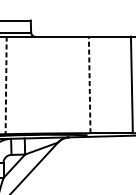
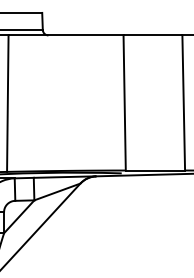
line: (89, 84) -> (124, 102), dashed -> solid
line: (5, 86) -> (7, 104), dashed -> solid

